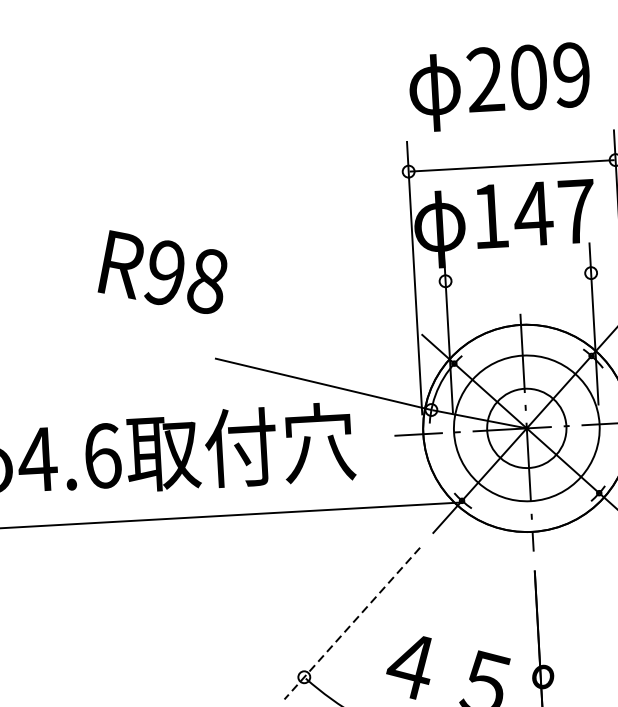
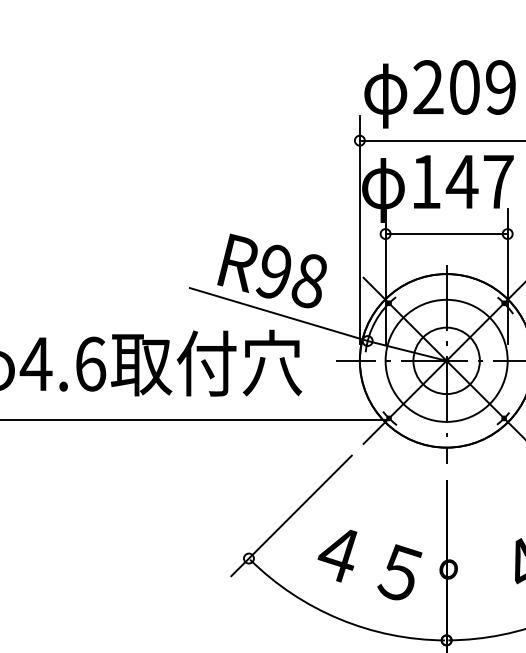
text: (499, 87) -> (439, 94), moved
text: (161, 271) -> (271, 270), moved
line: (518, 277) -> (446, 234), added
line: (352, 624) -> (291, 516), dashed -> solid

